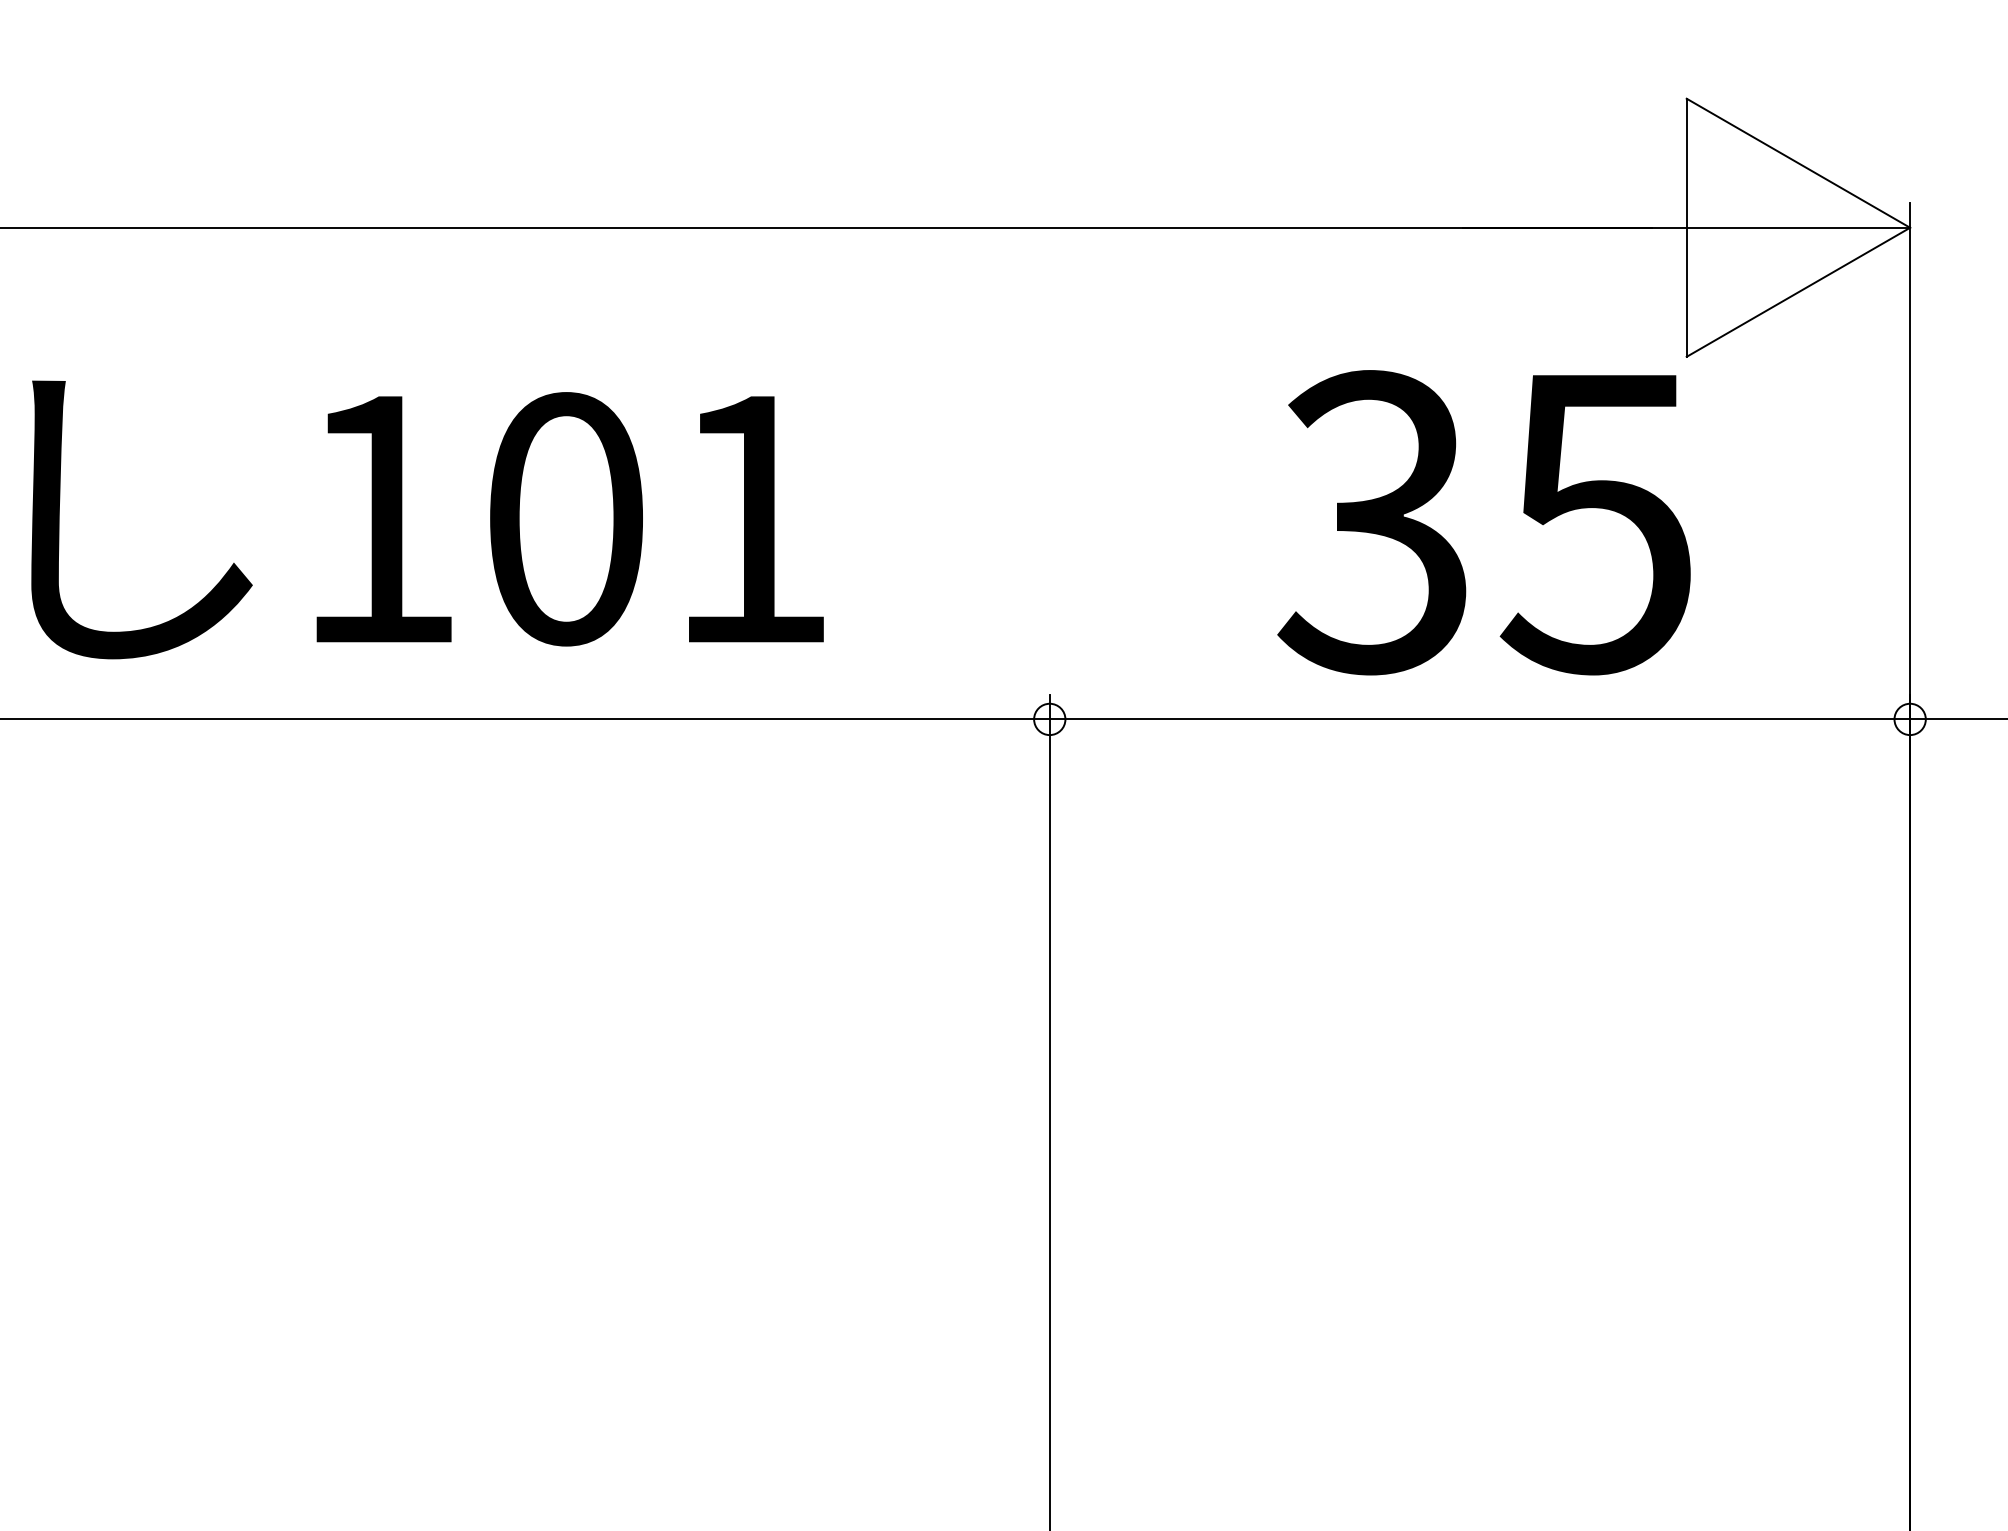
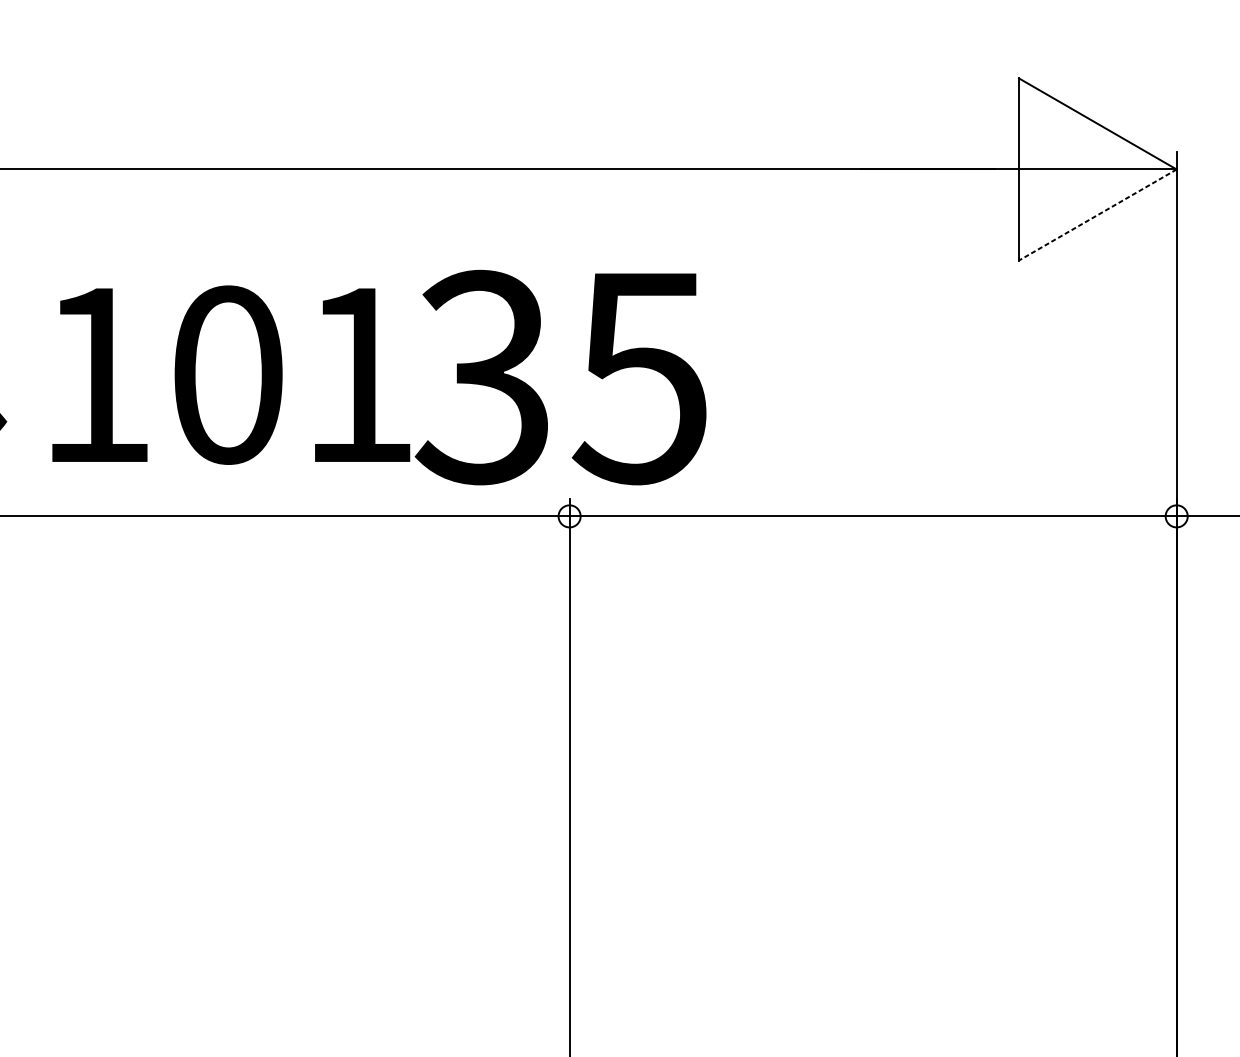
line: (1798, 292) -> (1097, 215), solid -> dashed
text: (1483, 522) -> (560, 377), moved

